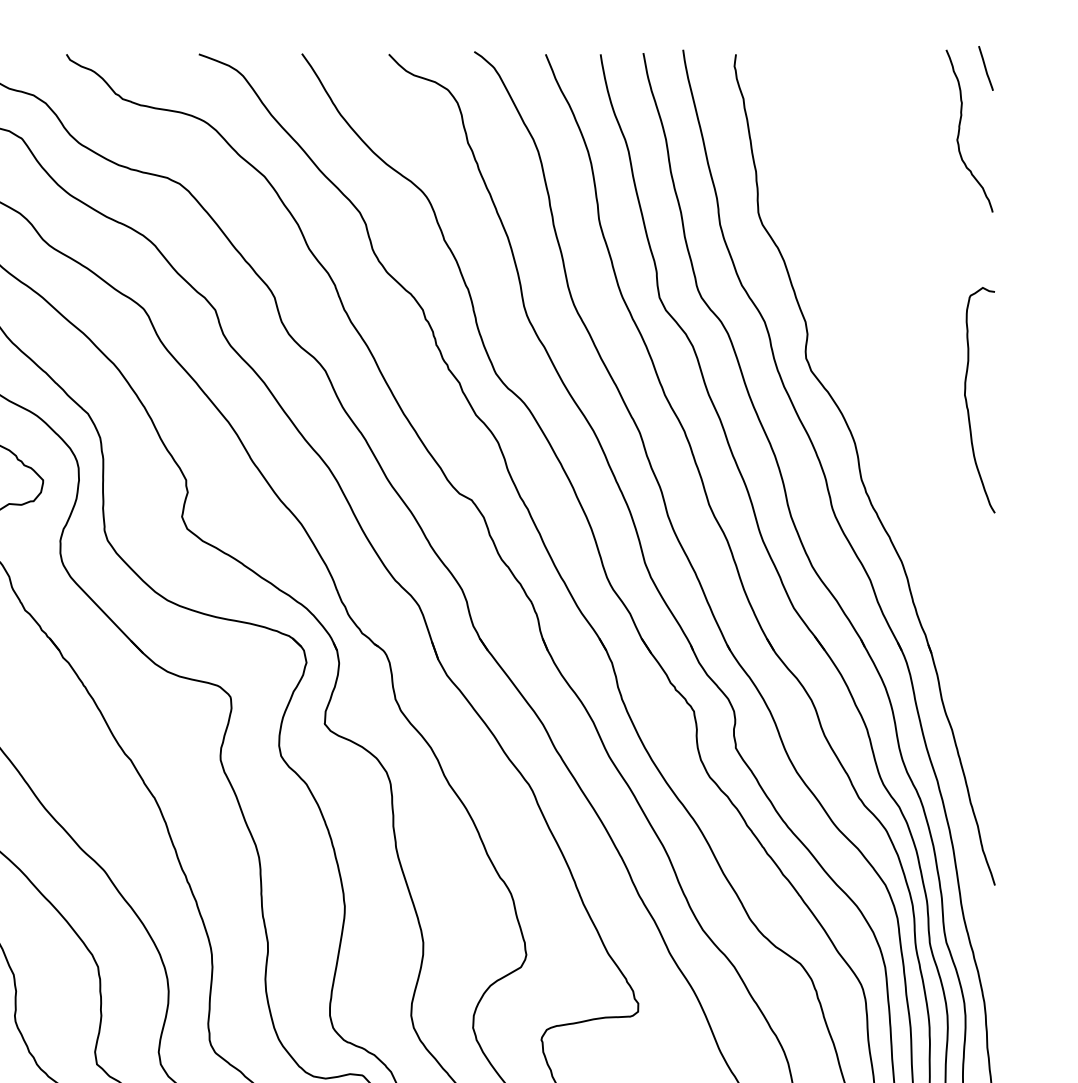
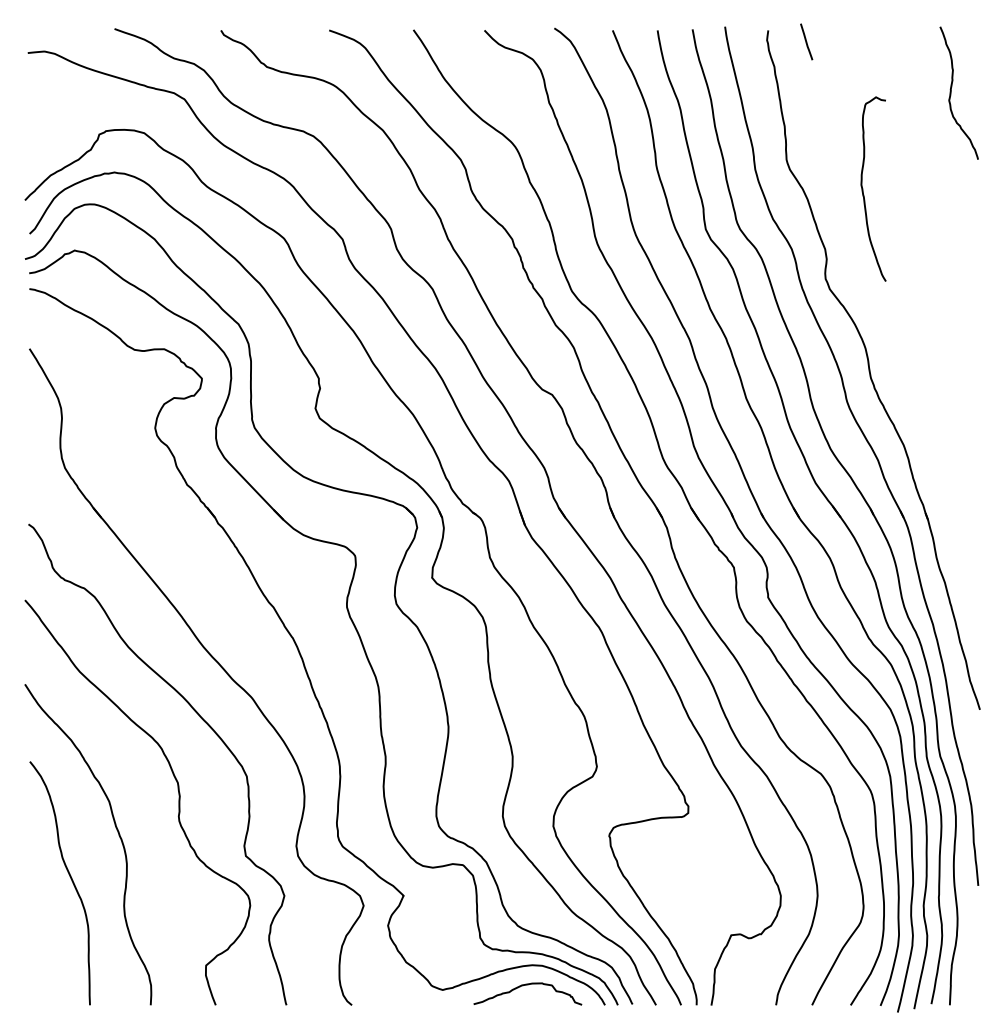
line: (985, 67) -> (806, 41), moved
curve: (967, 399) -> (863, 188), moved

